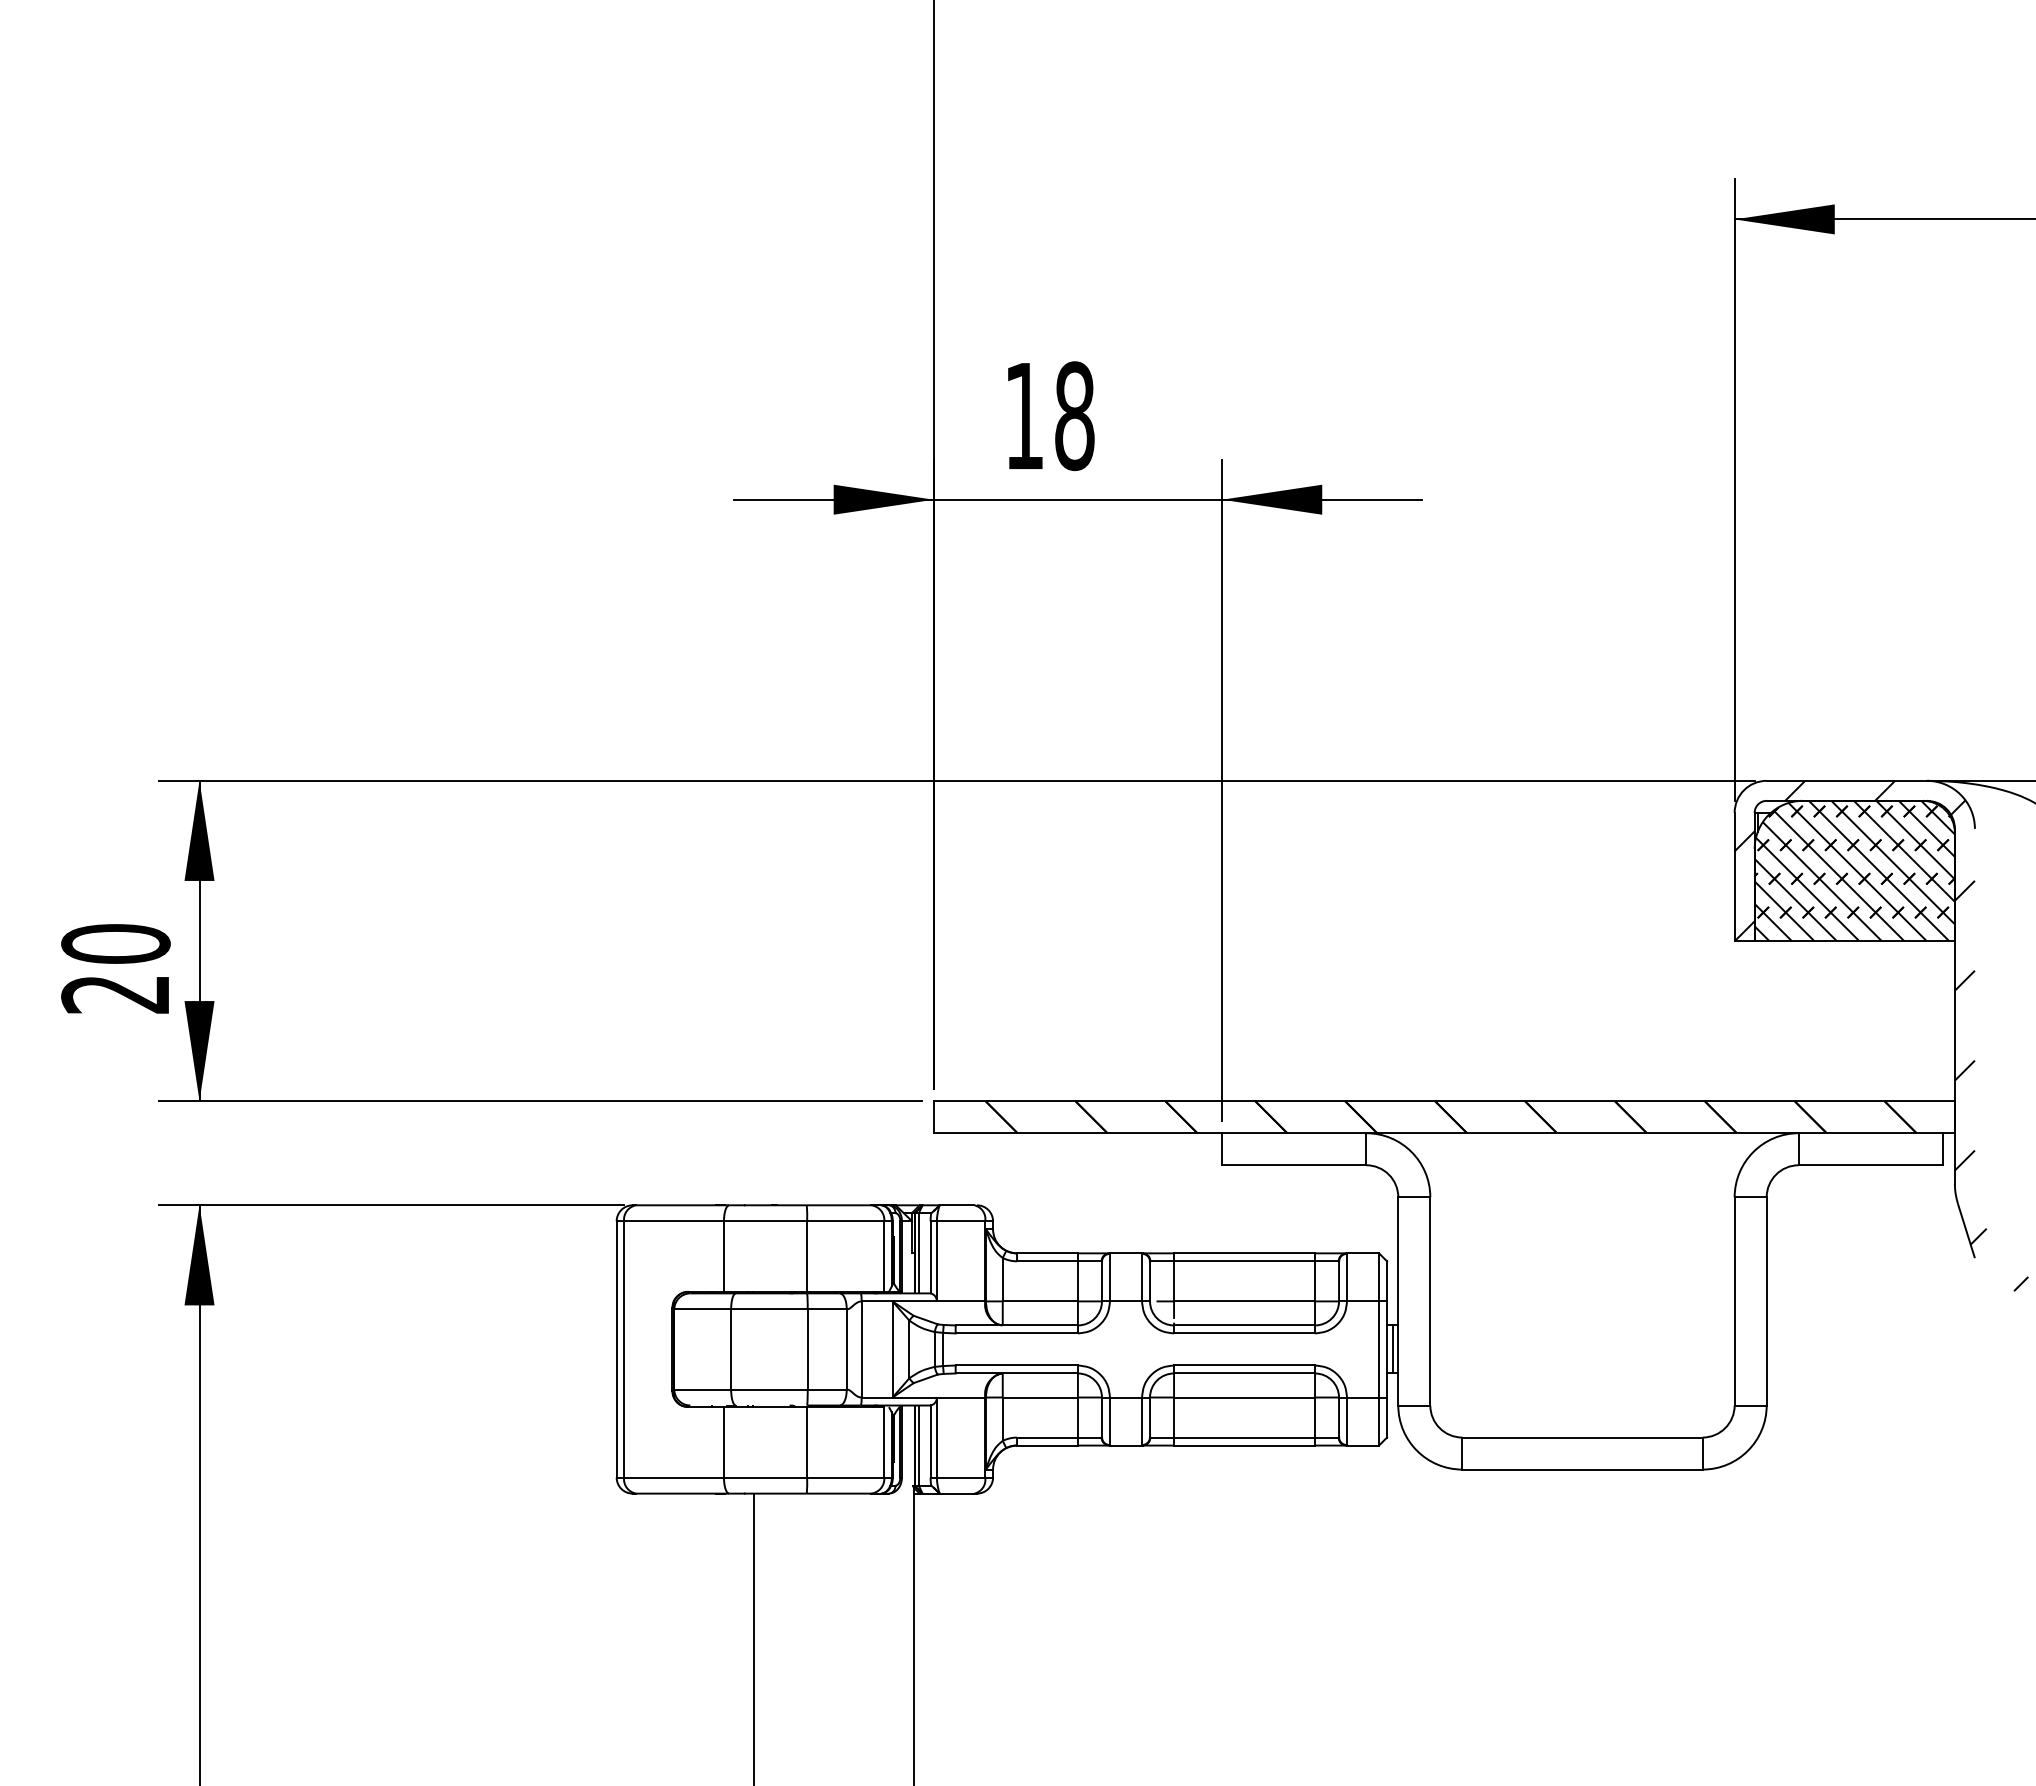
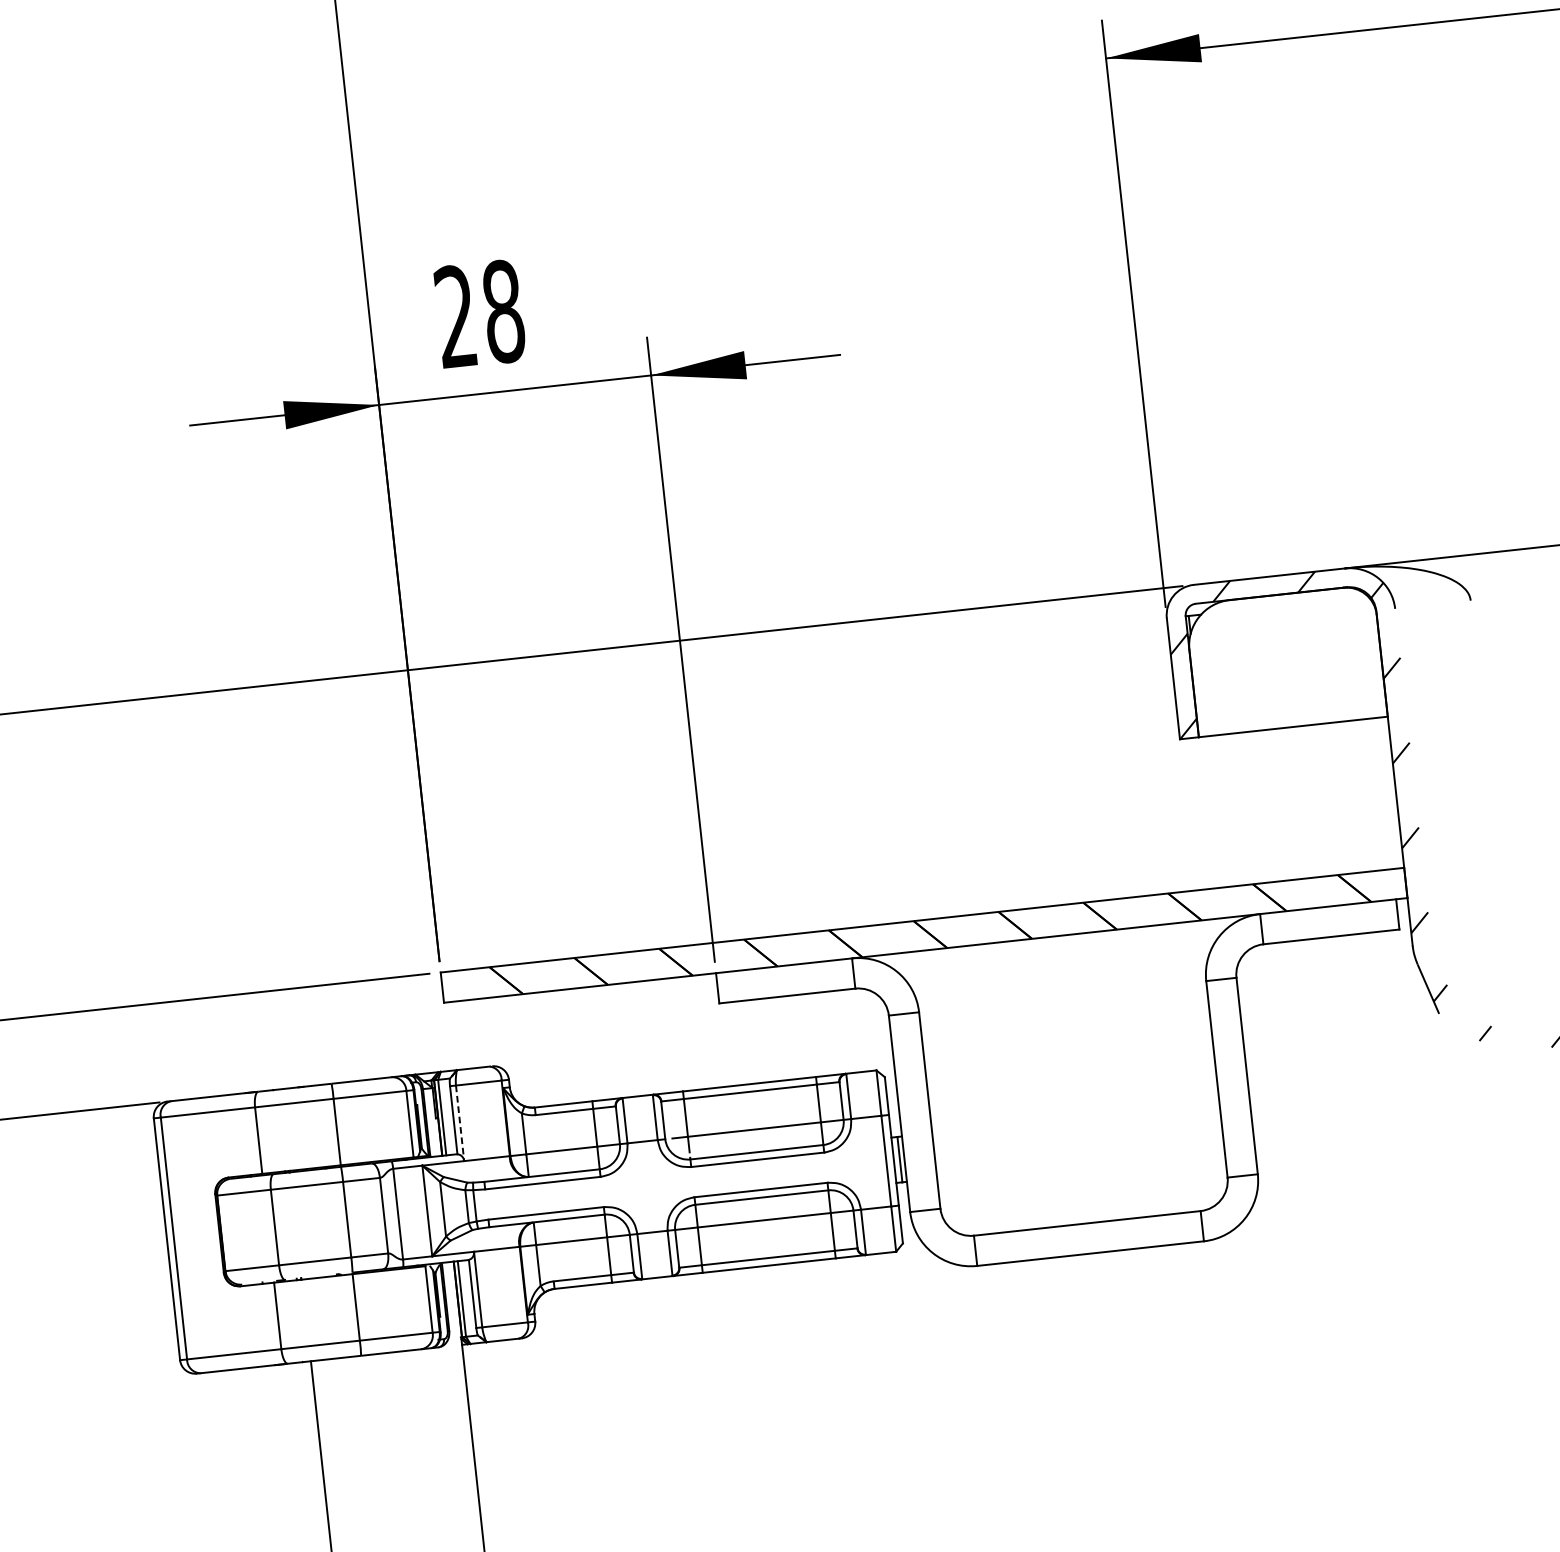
text: (1023, 414) -> (455, 315), 18 -> 28
hatch: (1854, 870) -> (1285, 660), removed
line: (936, 1261) -> (459, 1123), solid -> dashed

